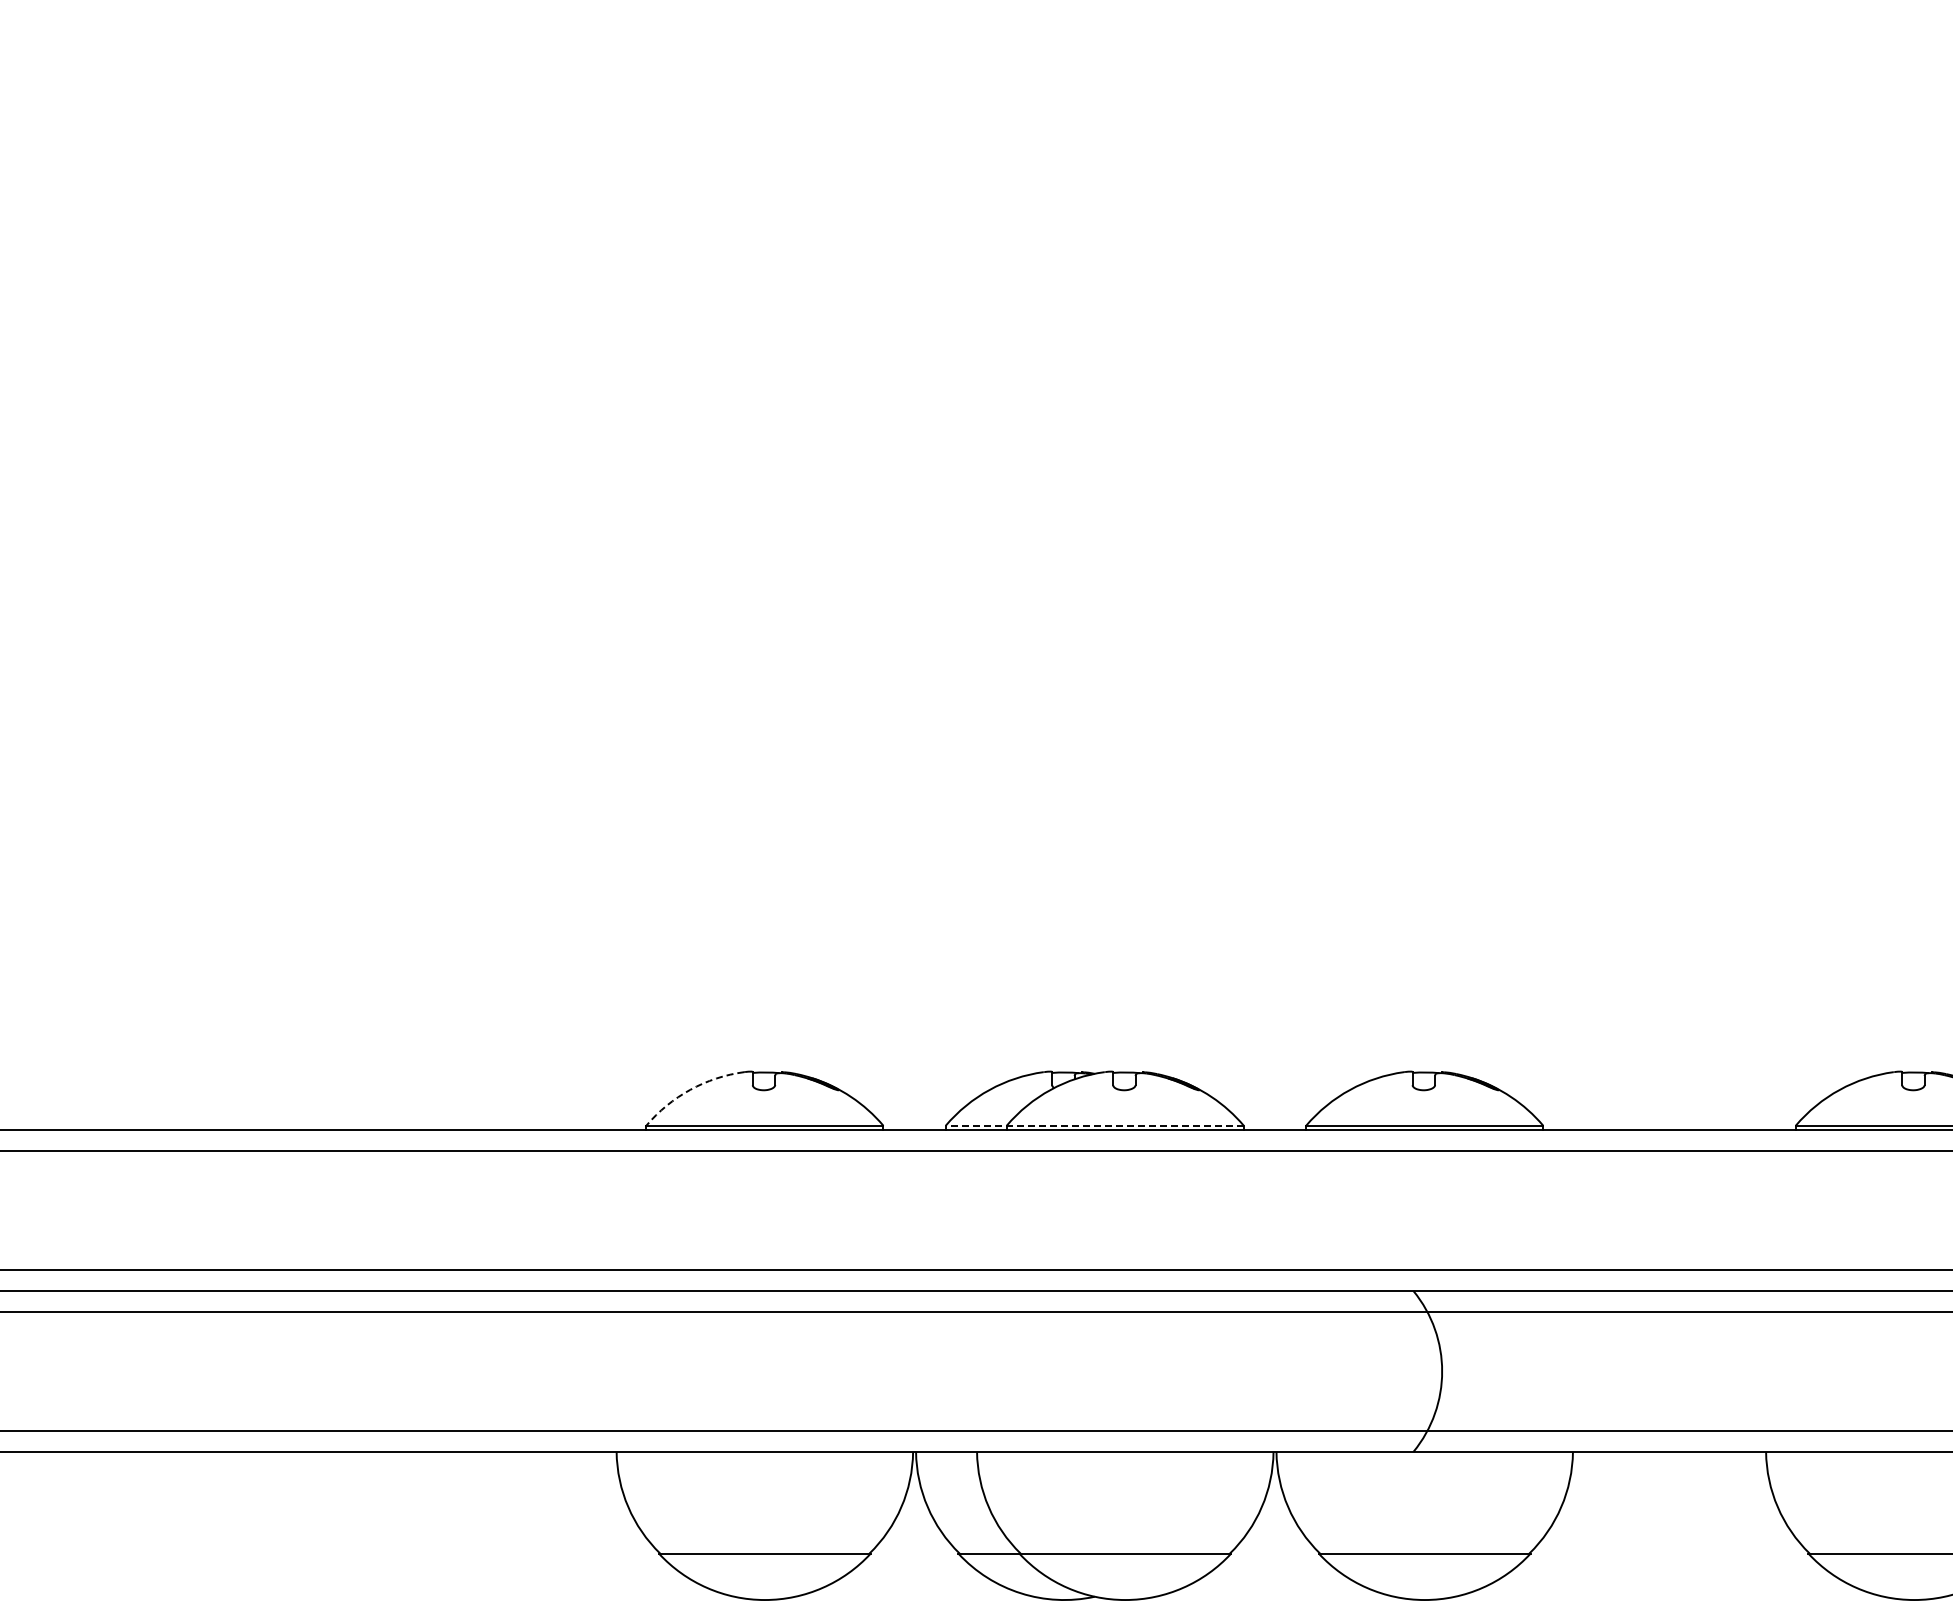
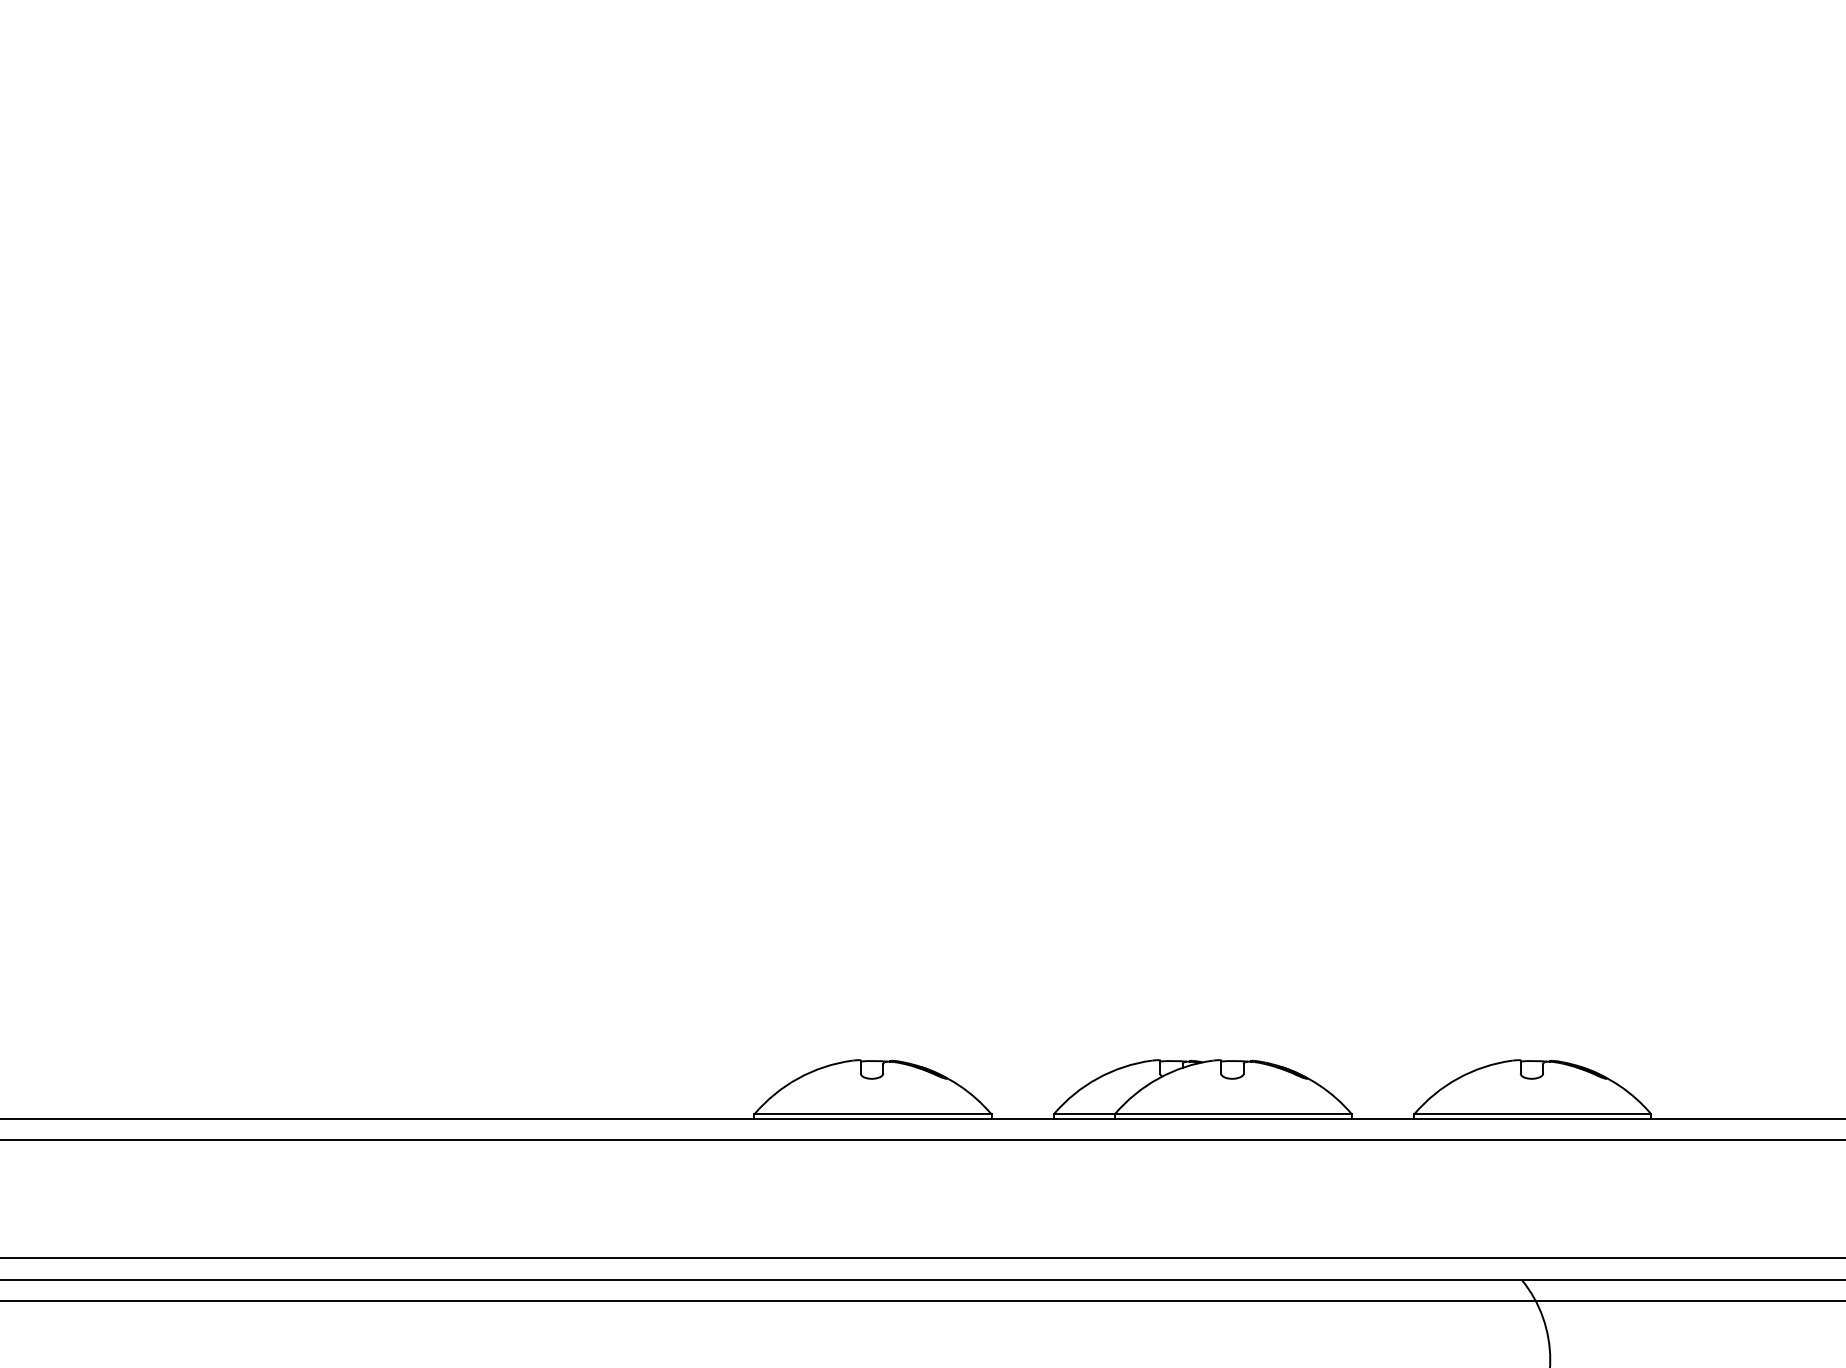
arc: (690, 1089) -> (798, 1078), dashed -> solid
line: (1094, 1125) -> (1202, 1114), dashed -> solid

